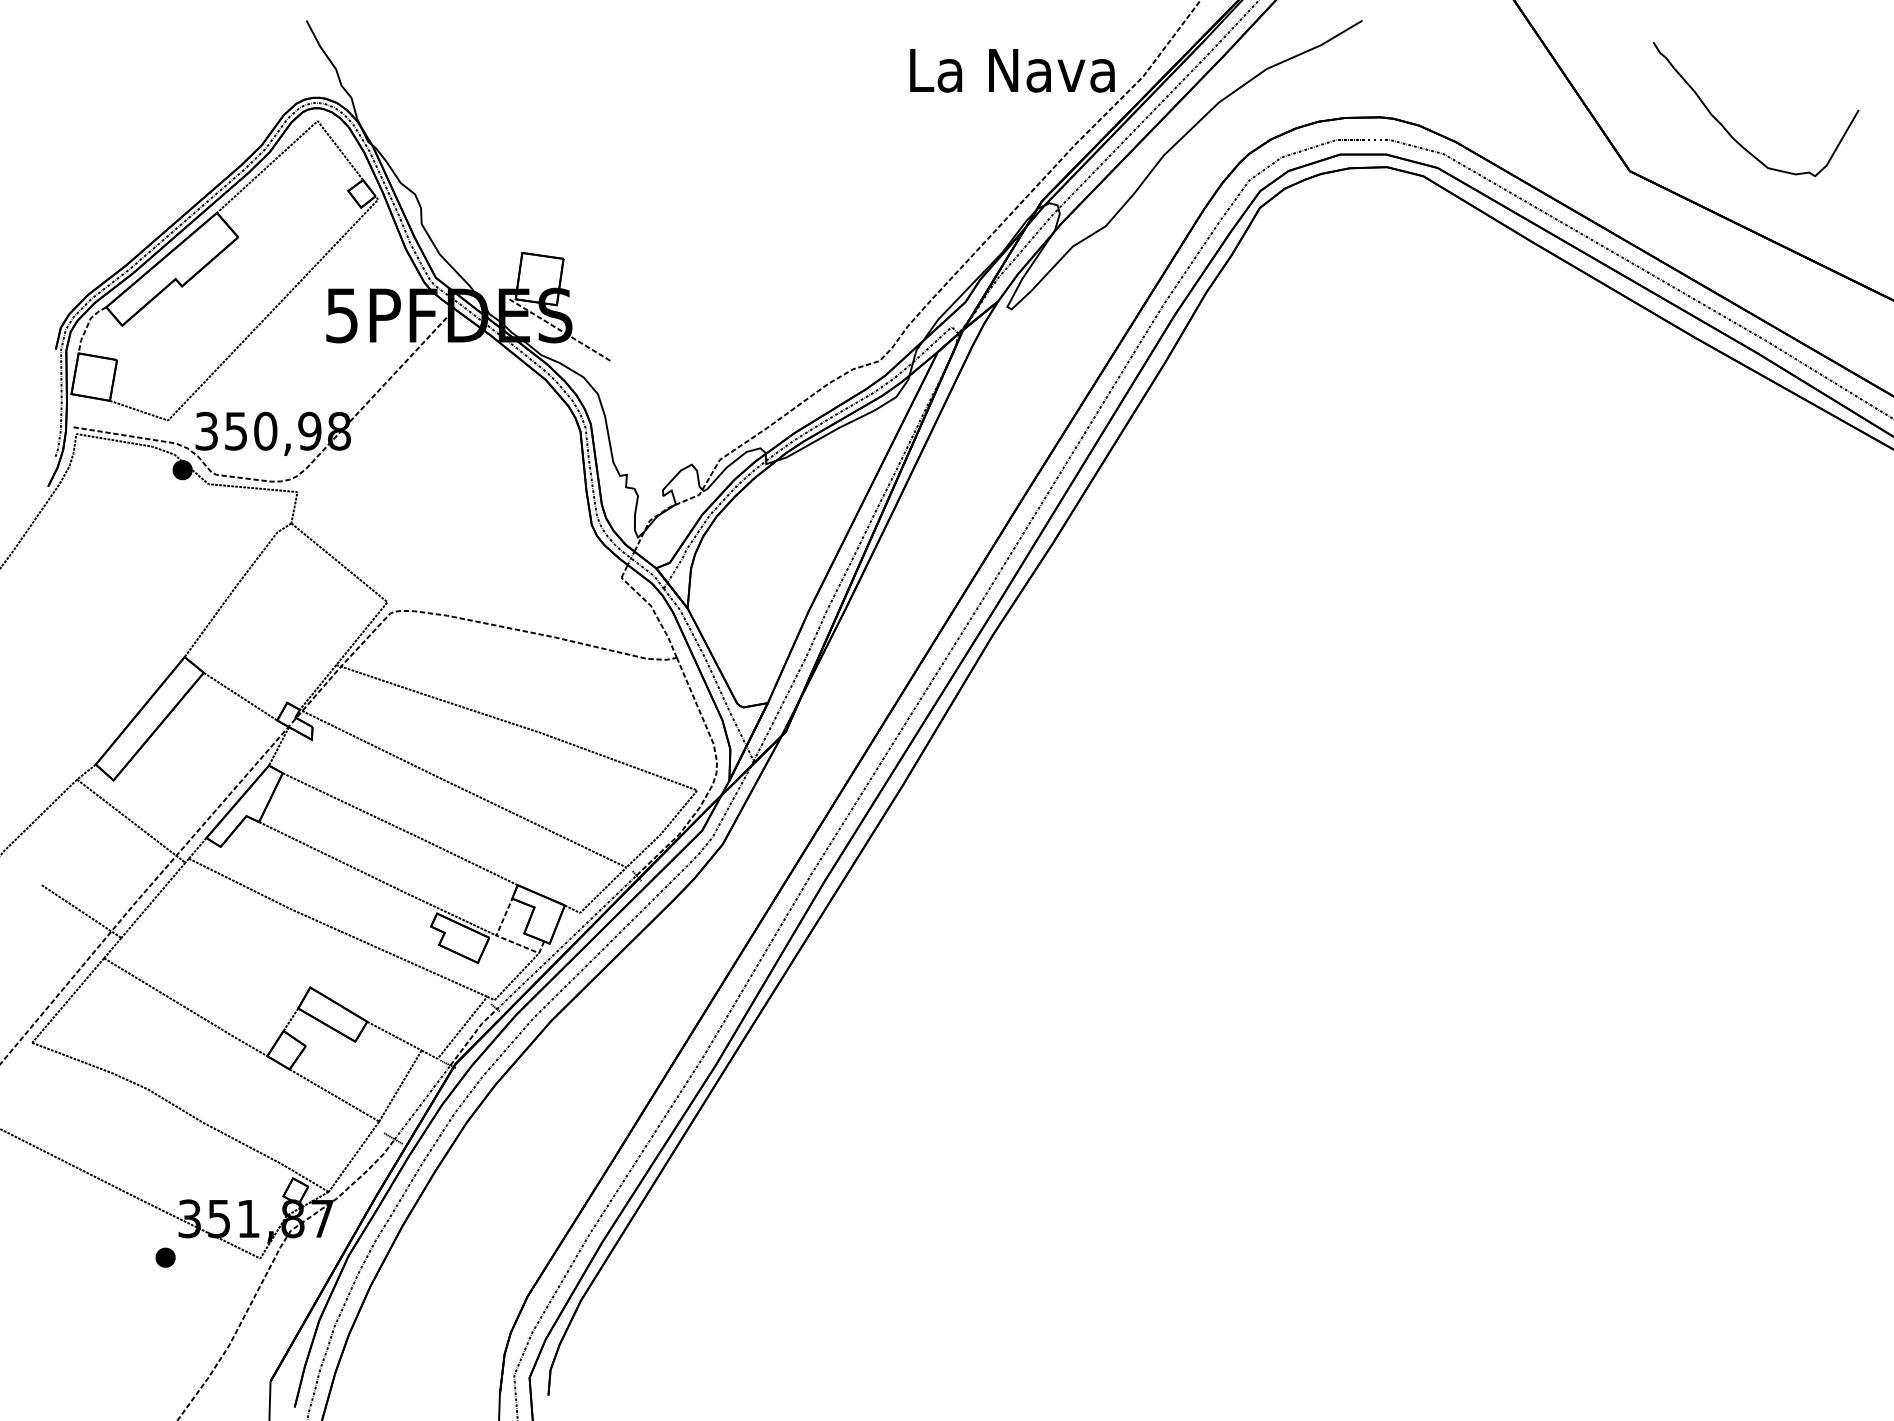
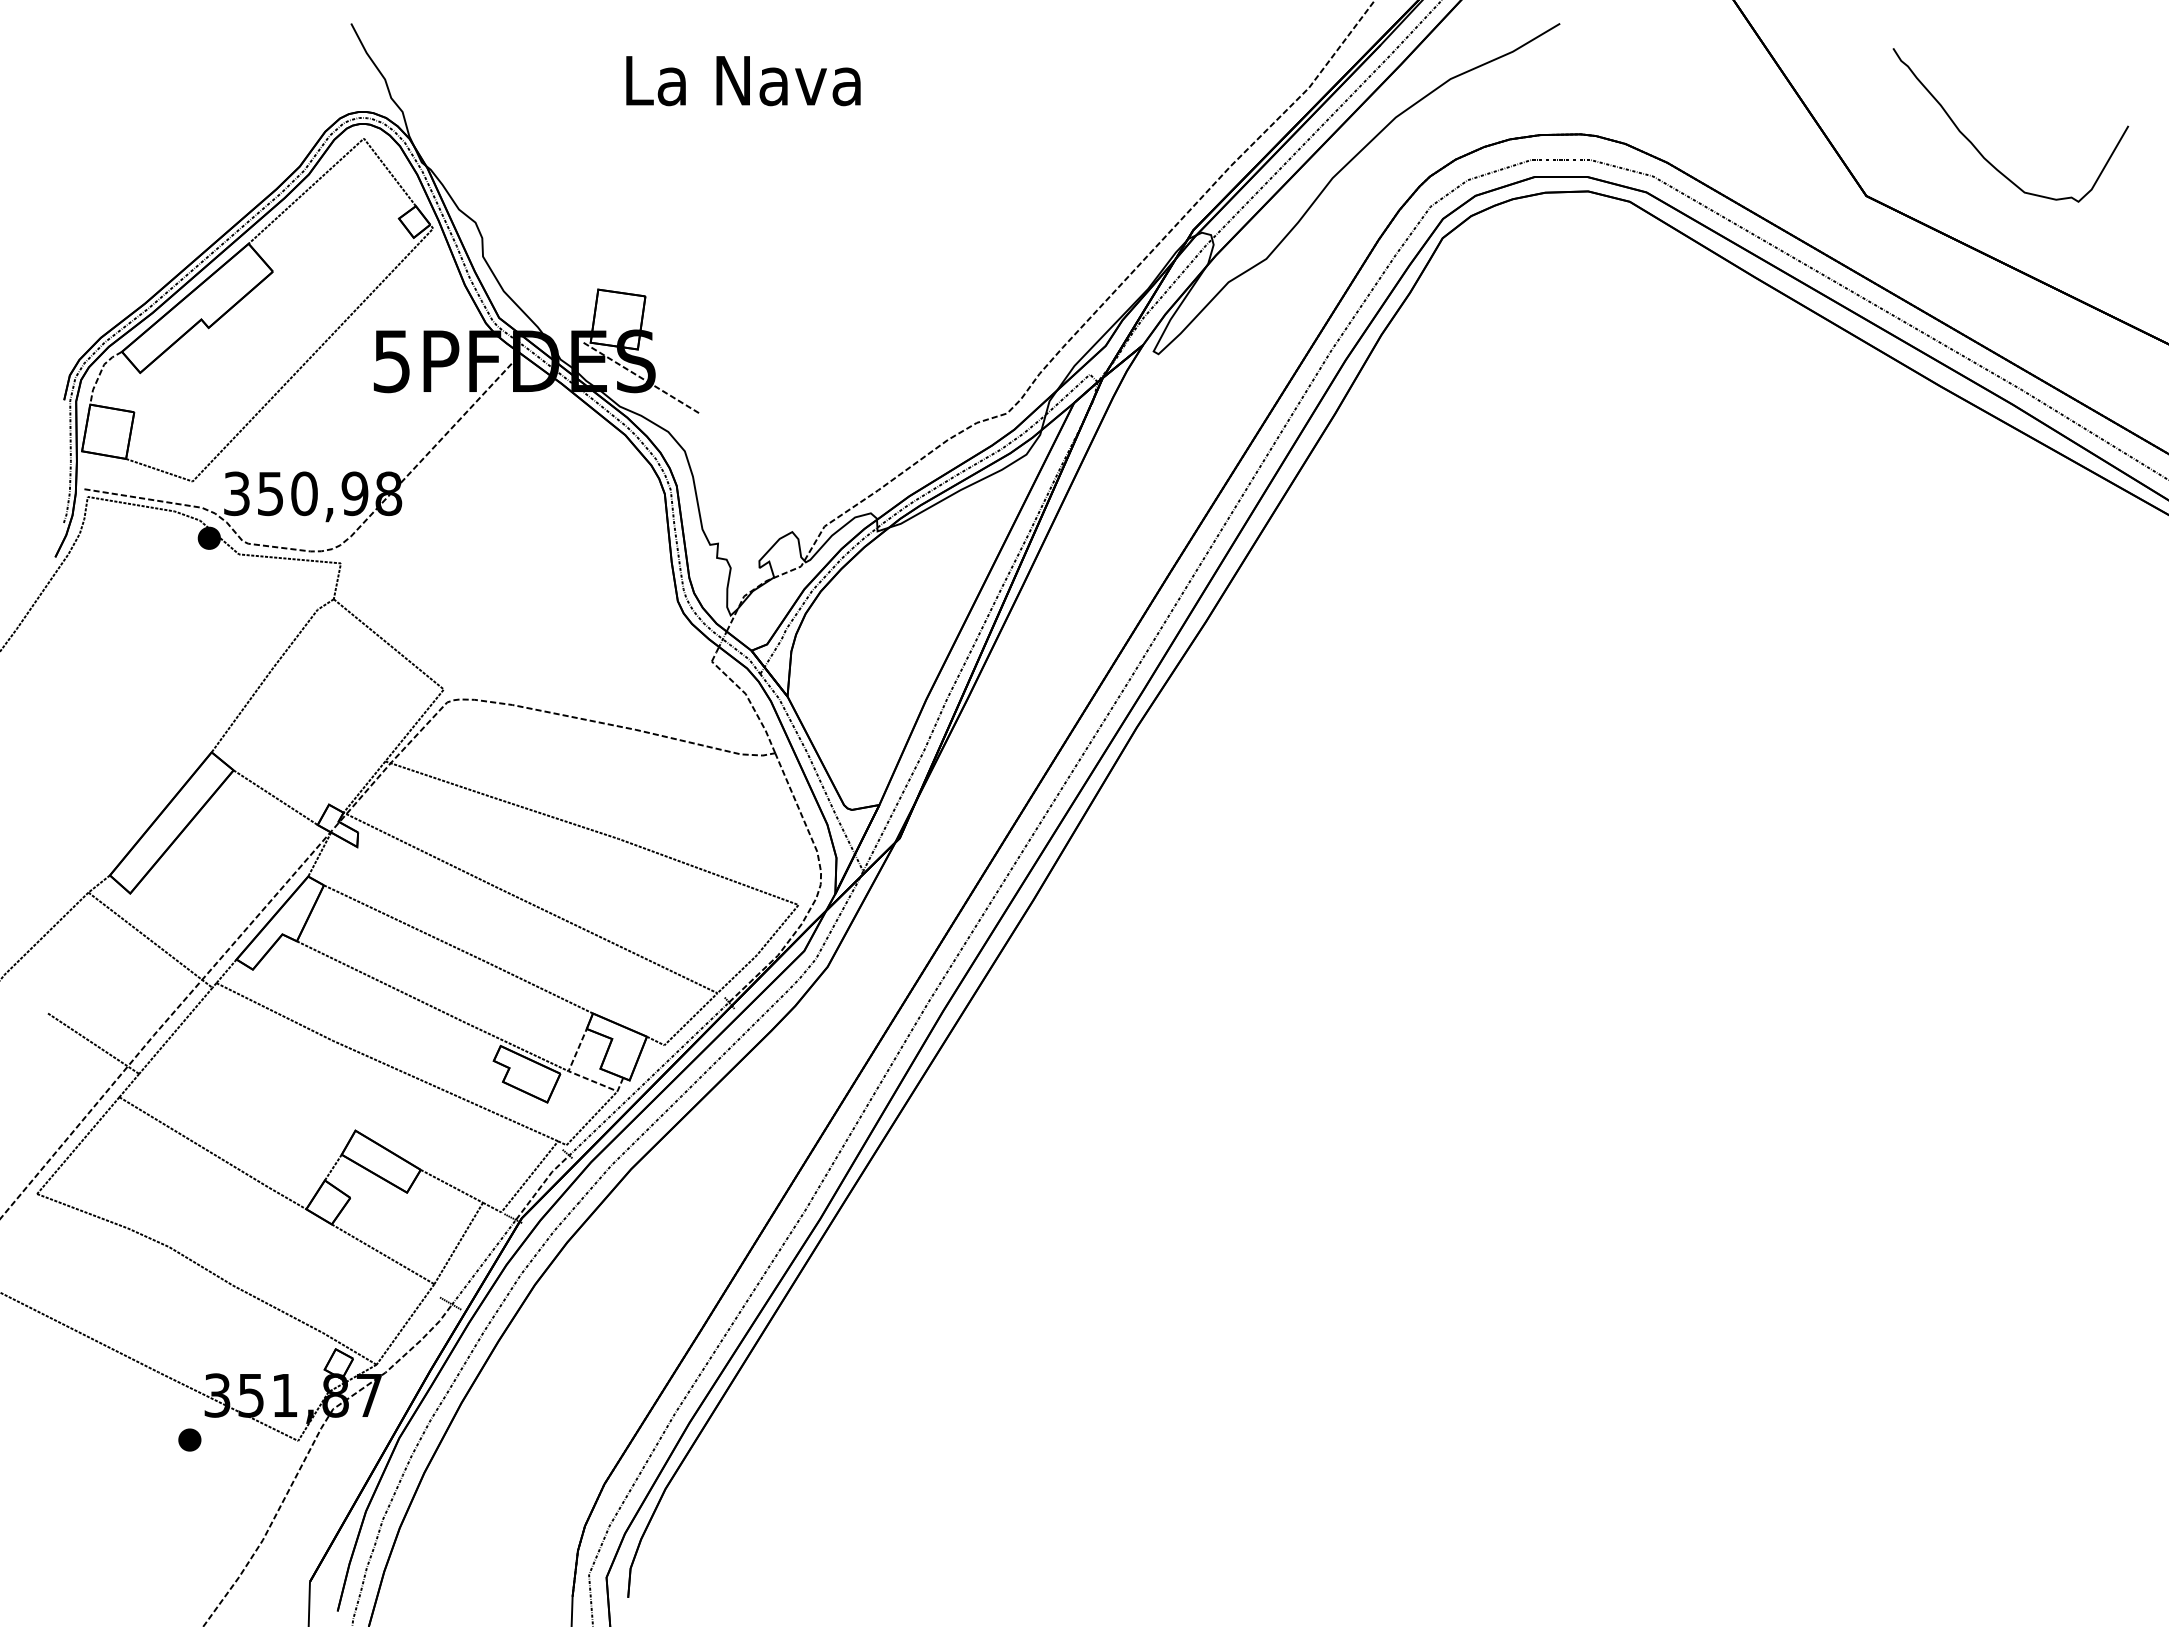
text: (1012, 71) -> (743, 81), moved

